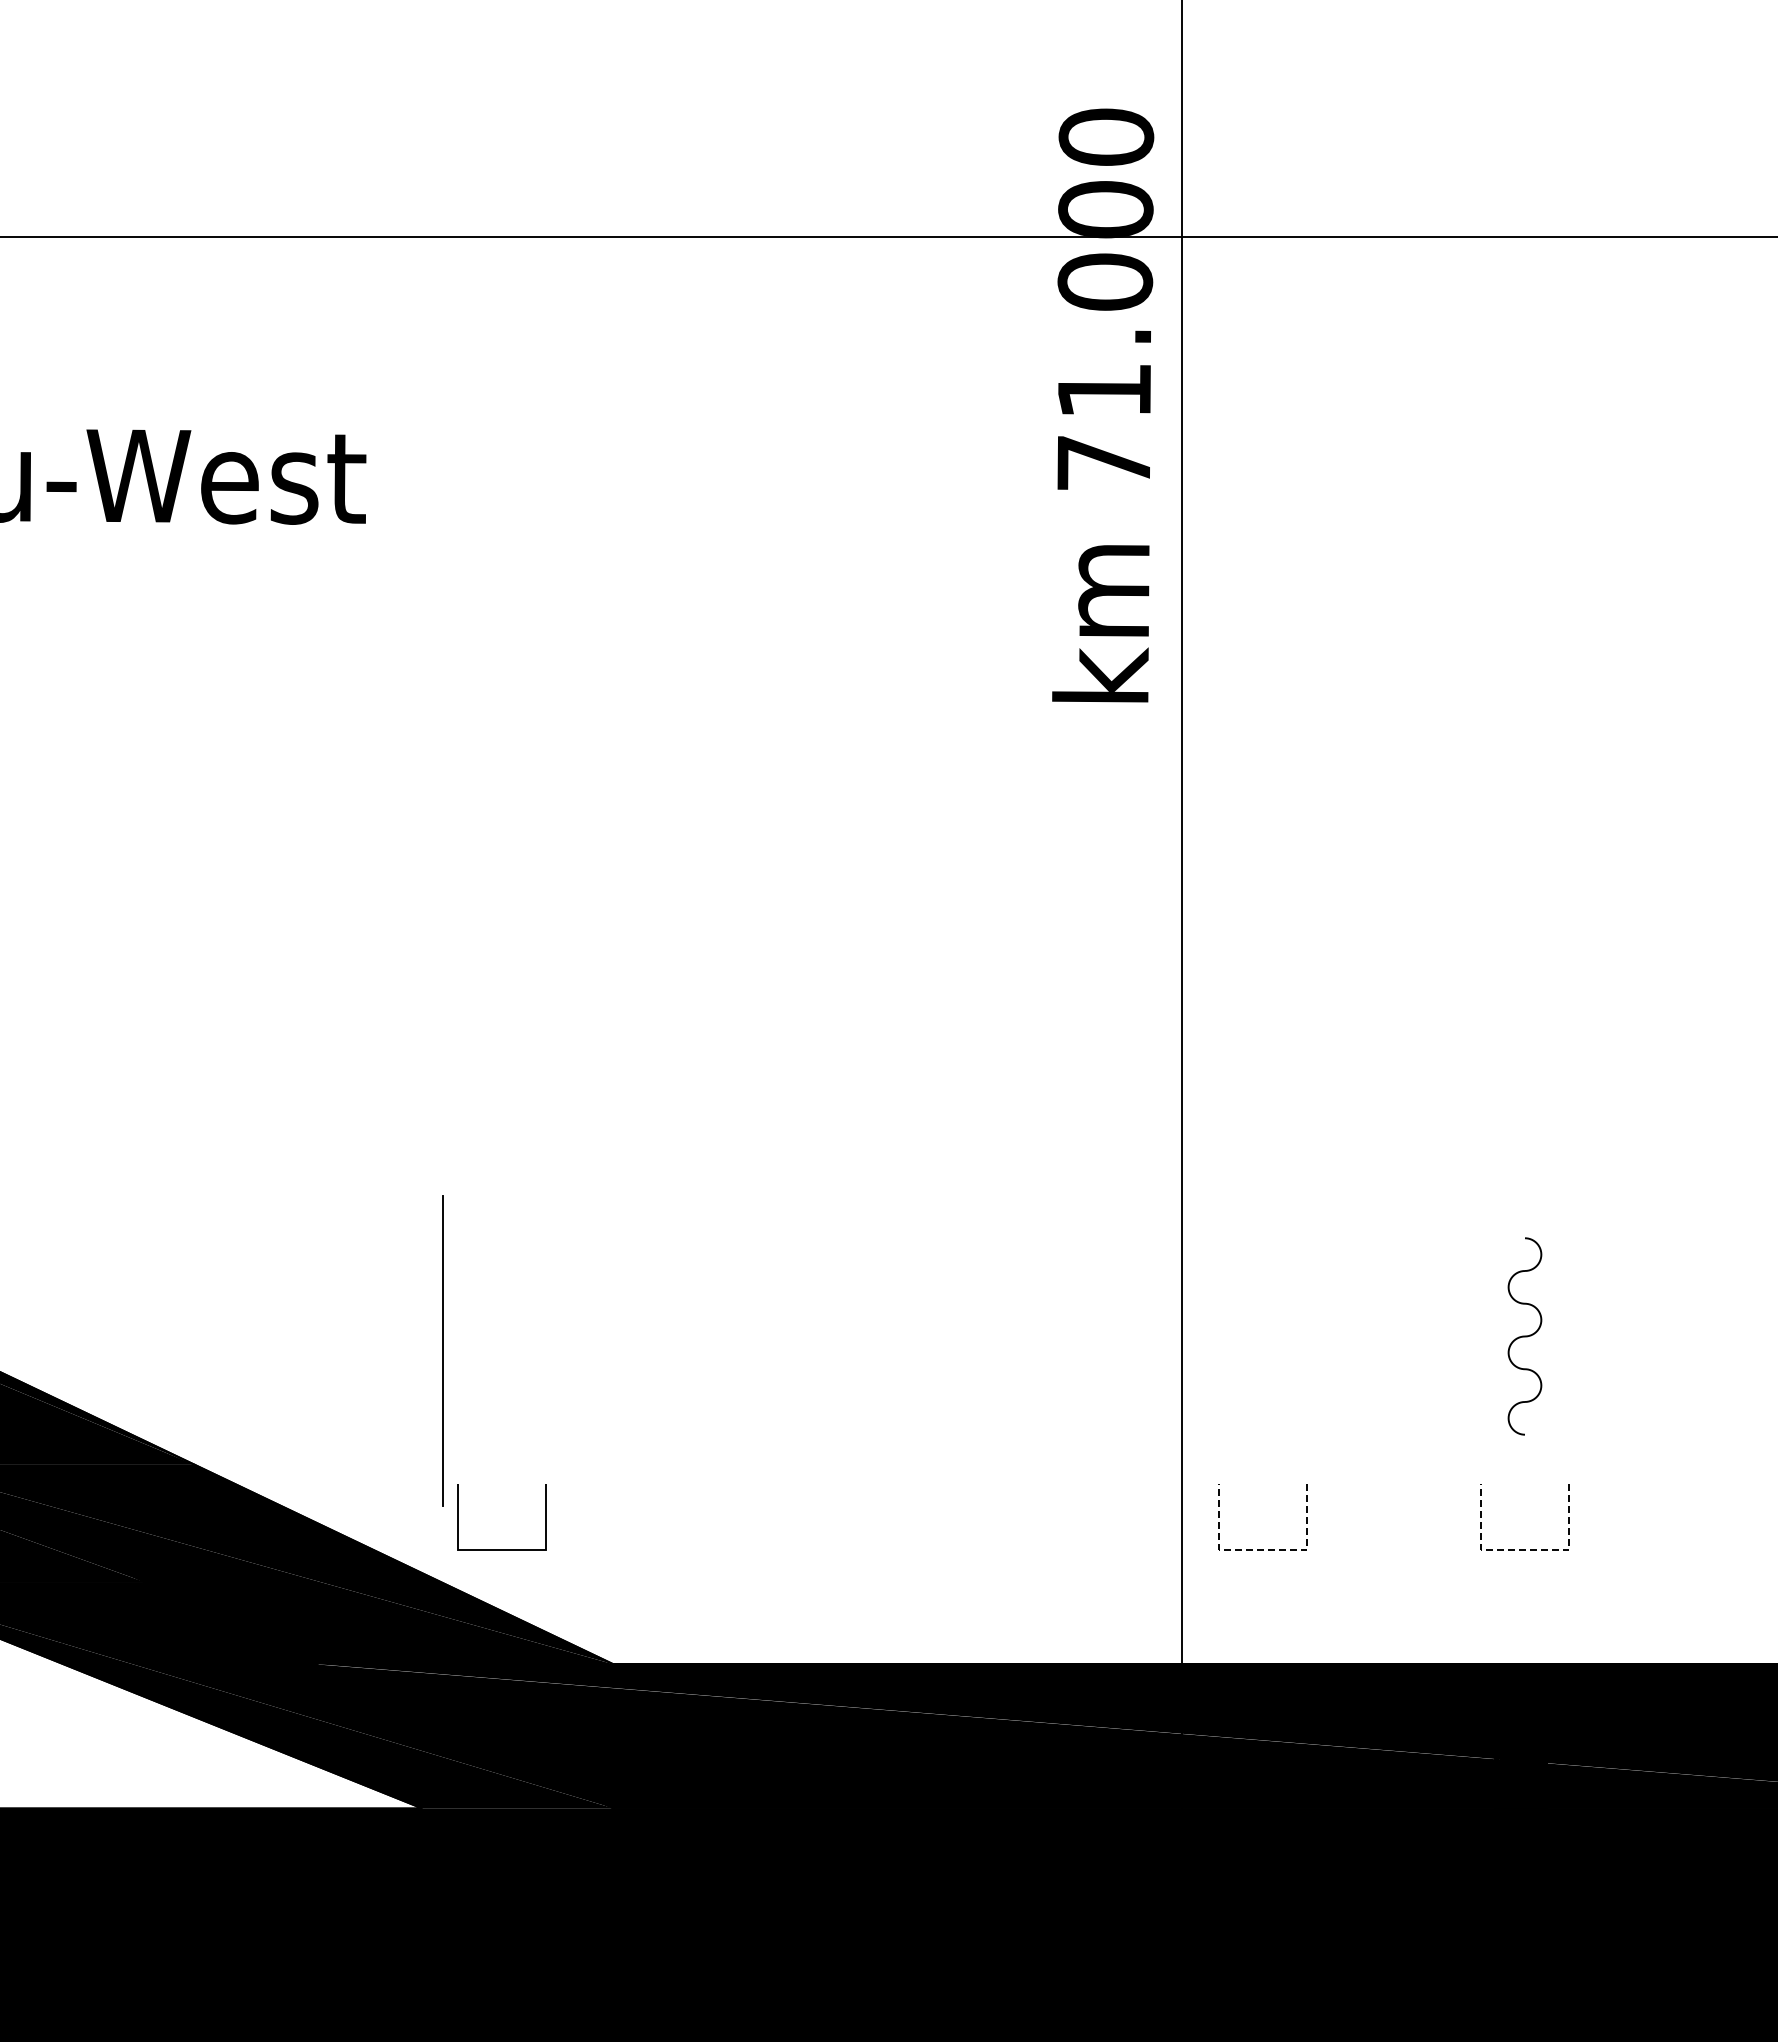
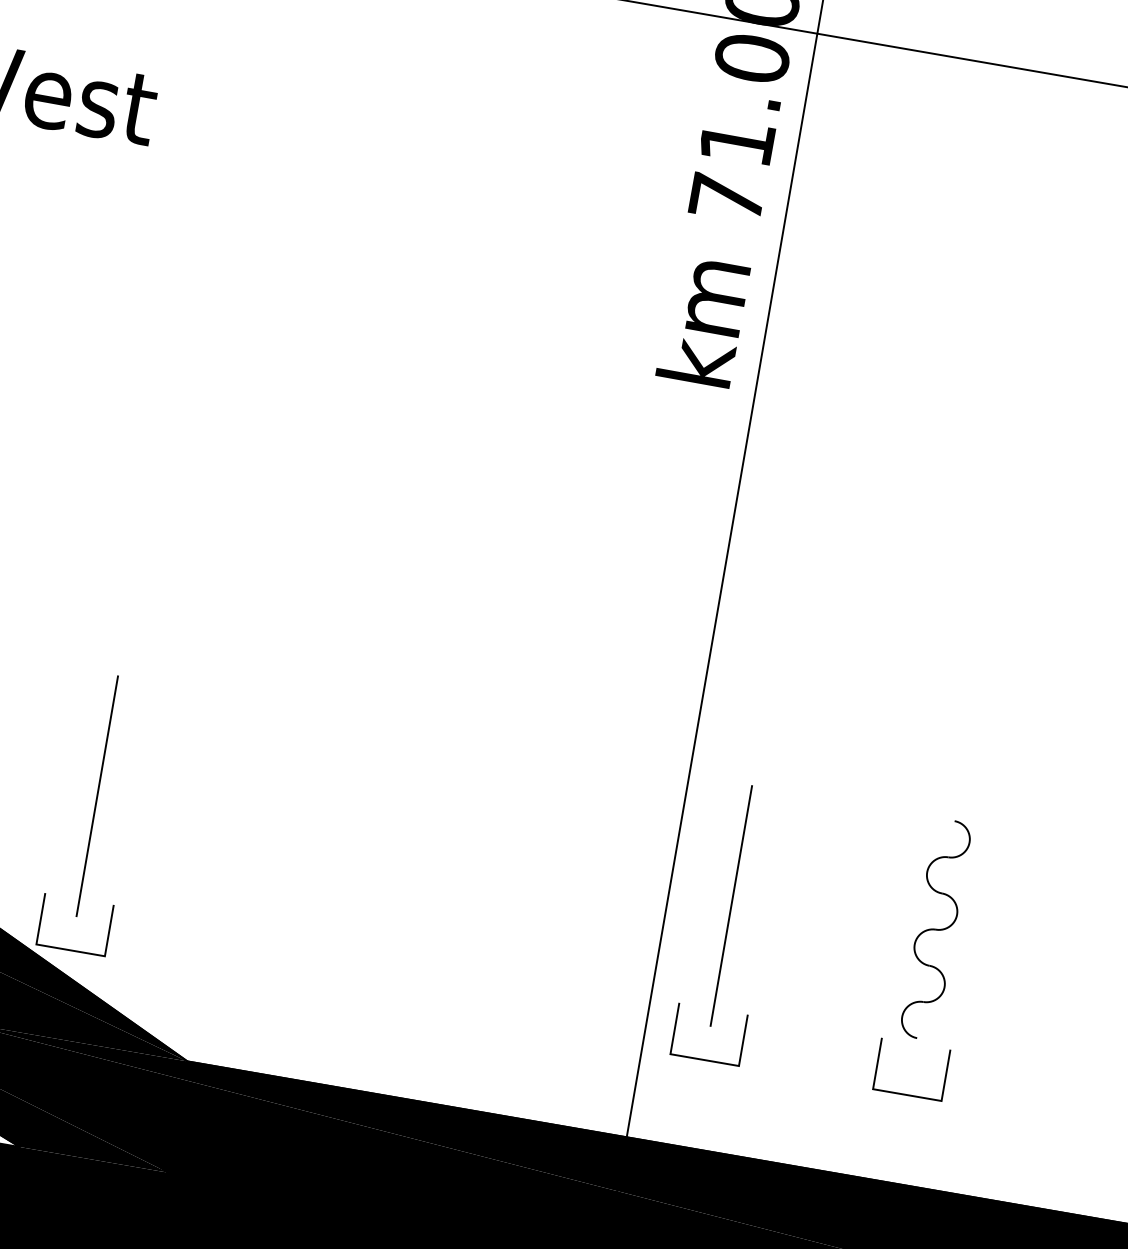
part: (1524, 1336) -> (935, 929), size x1.43
line: (1262, 1351) -> (730, 906), added
line: (501, 1549) -> (70, 949), moved
line: (1262, 1550) -> (704, 1060), dashed -> solid
line: (1524, 1550) -> (906, 1095), dashed -> solid

